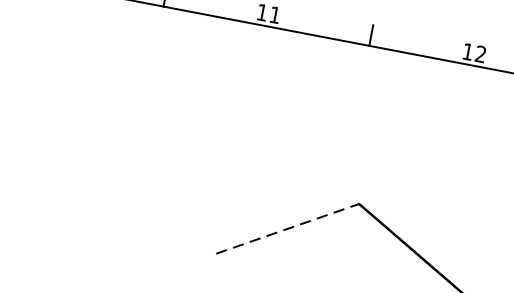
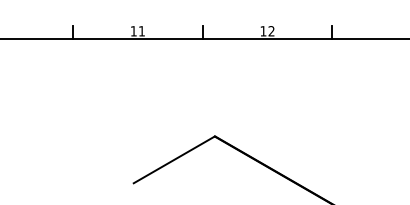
line: (288, 228) -> (174, 159), dashed -> solid

